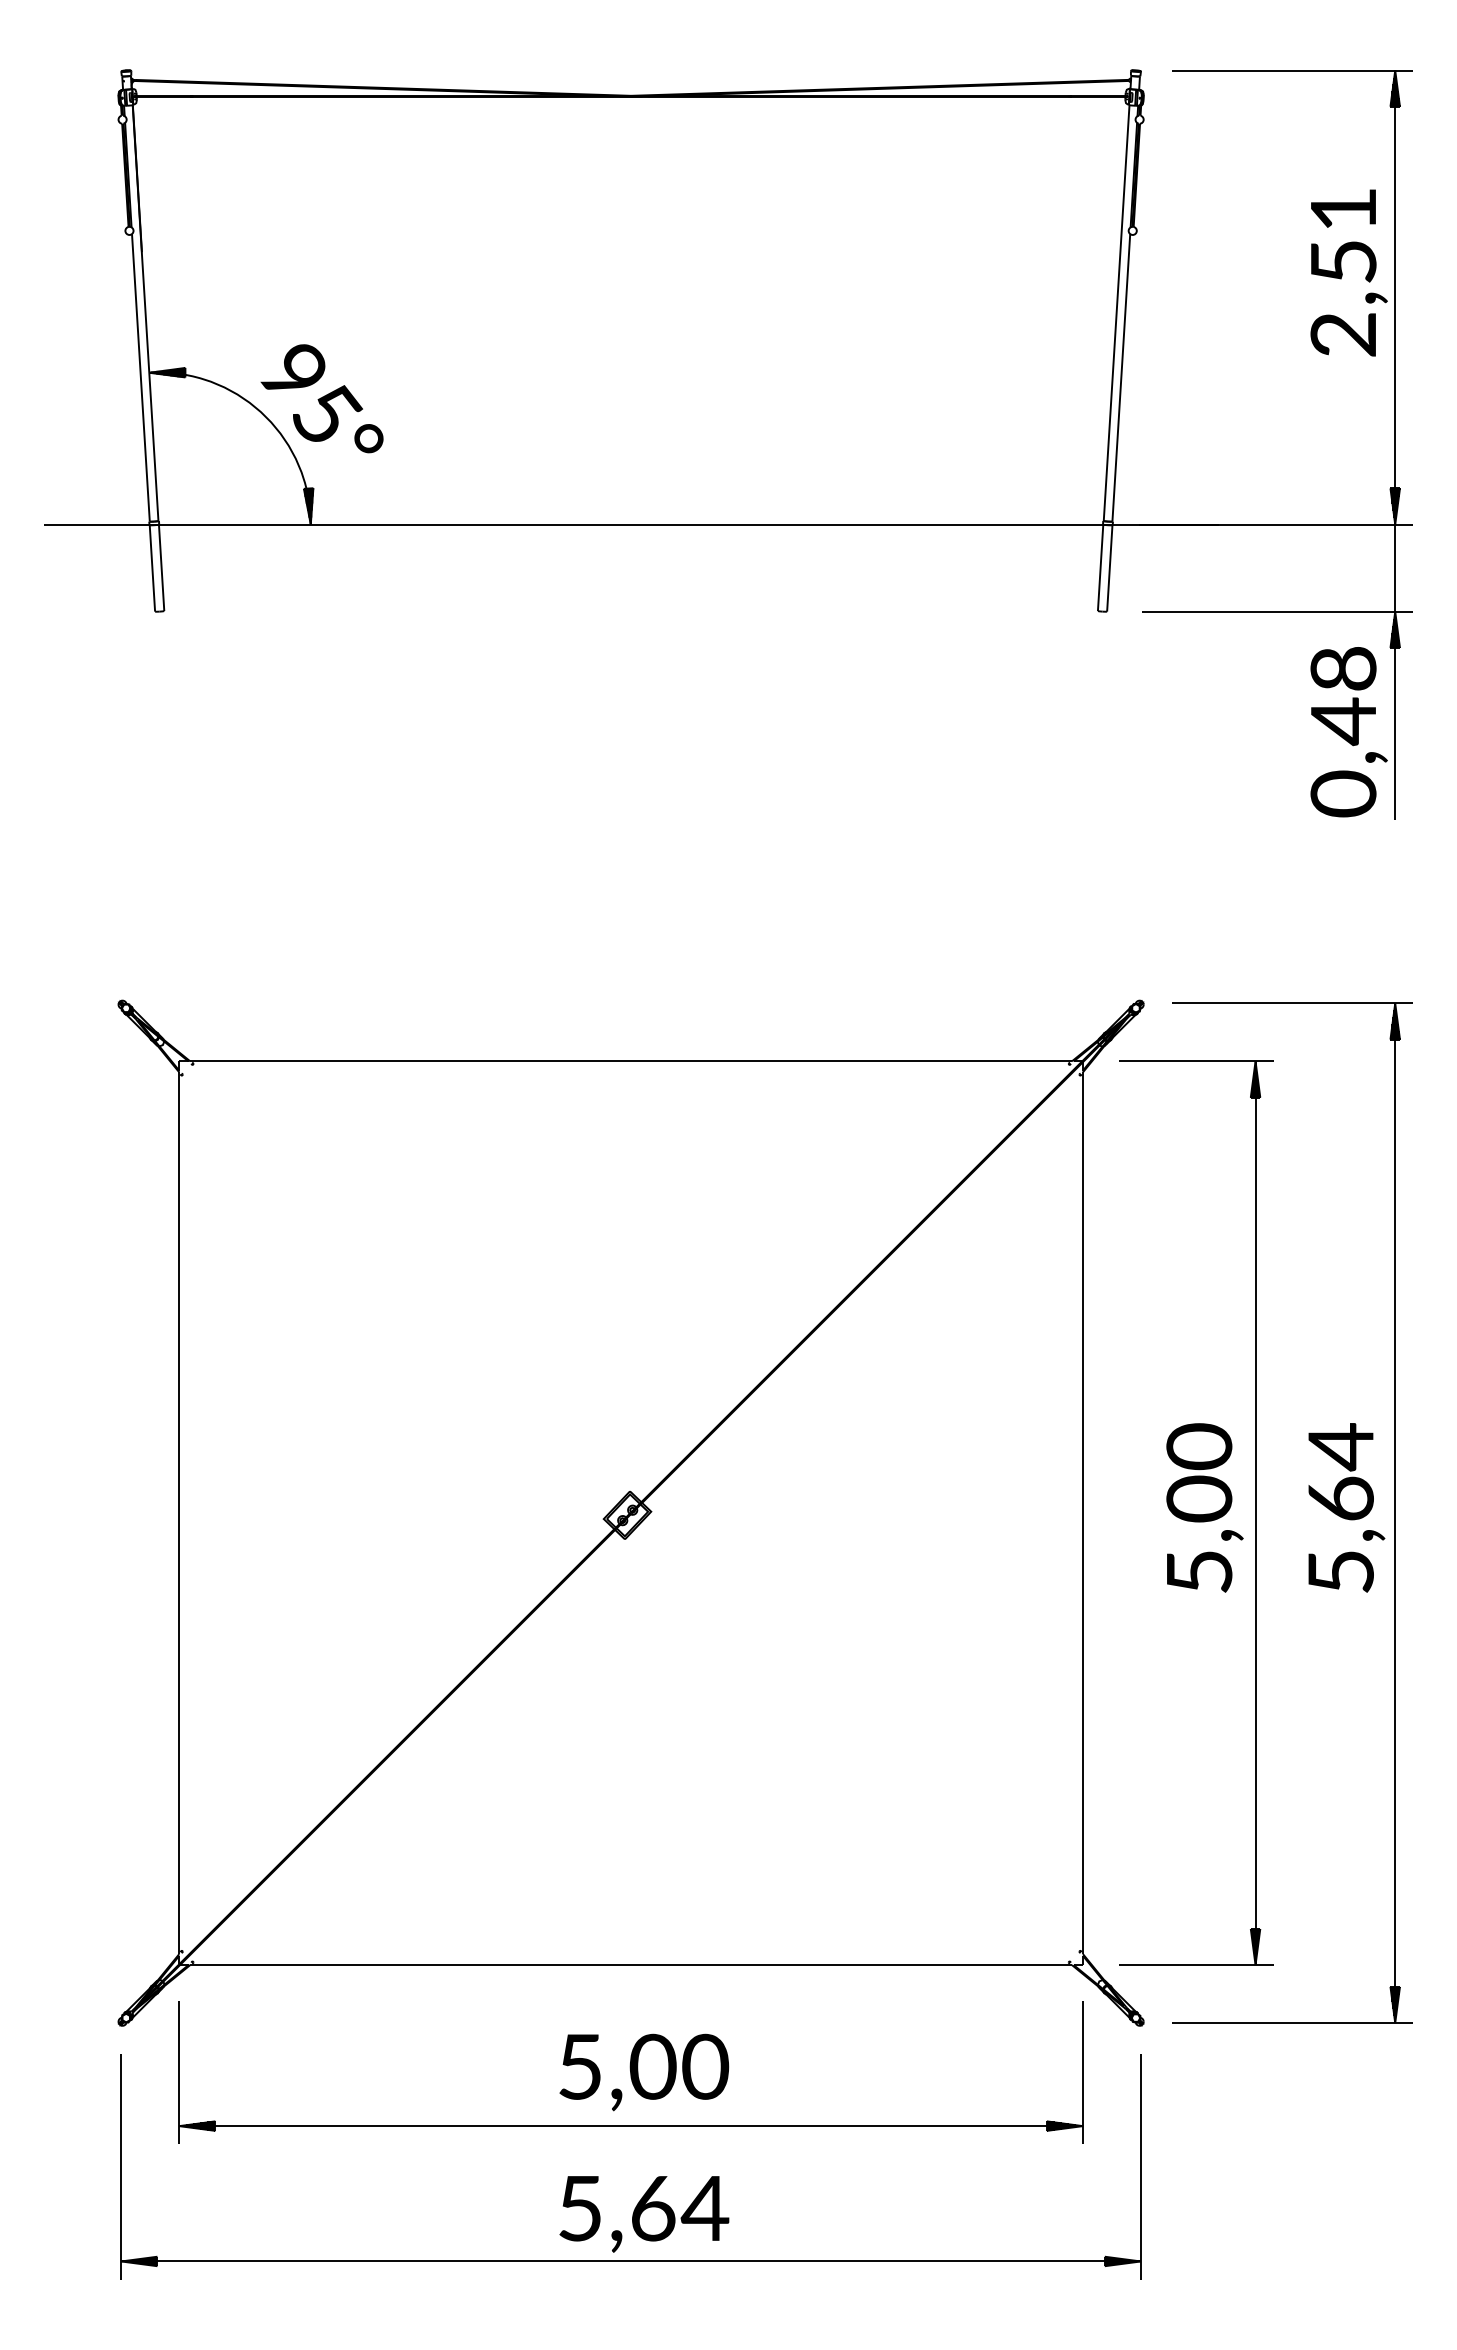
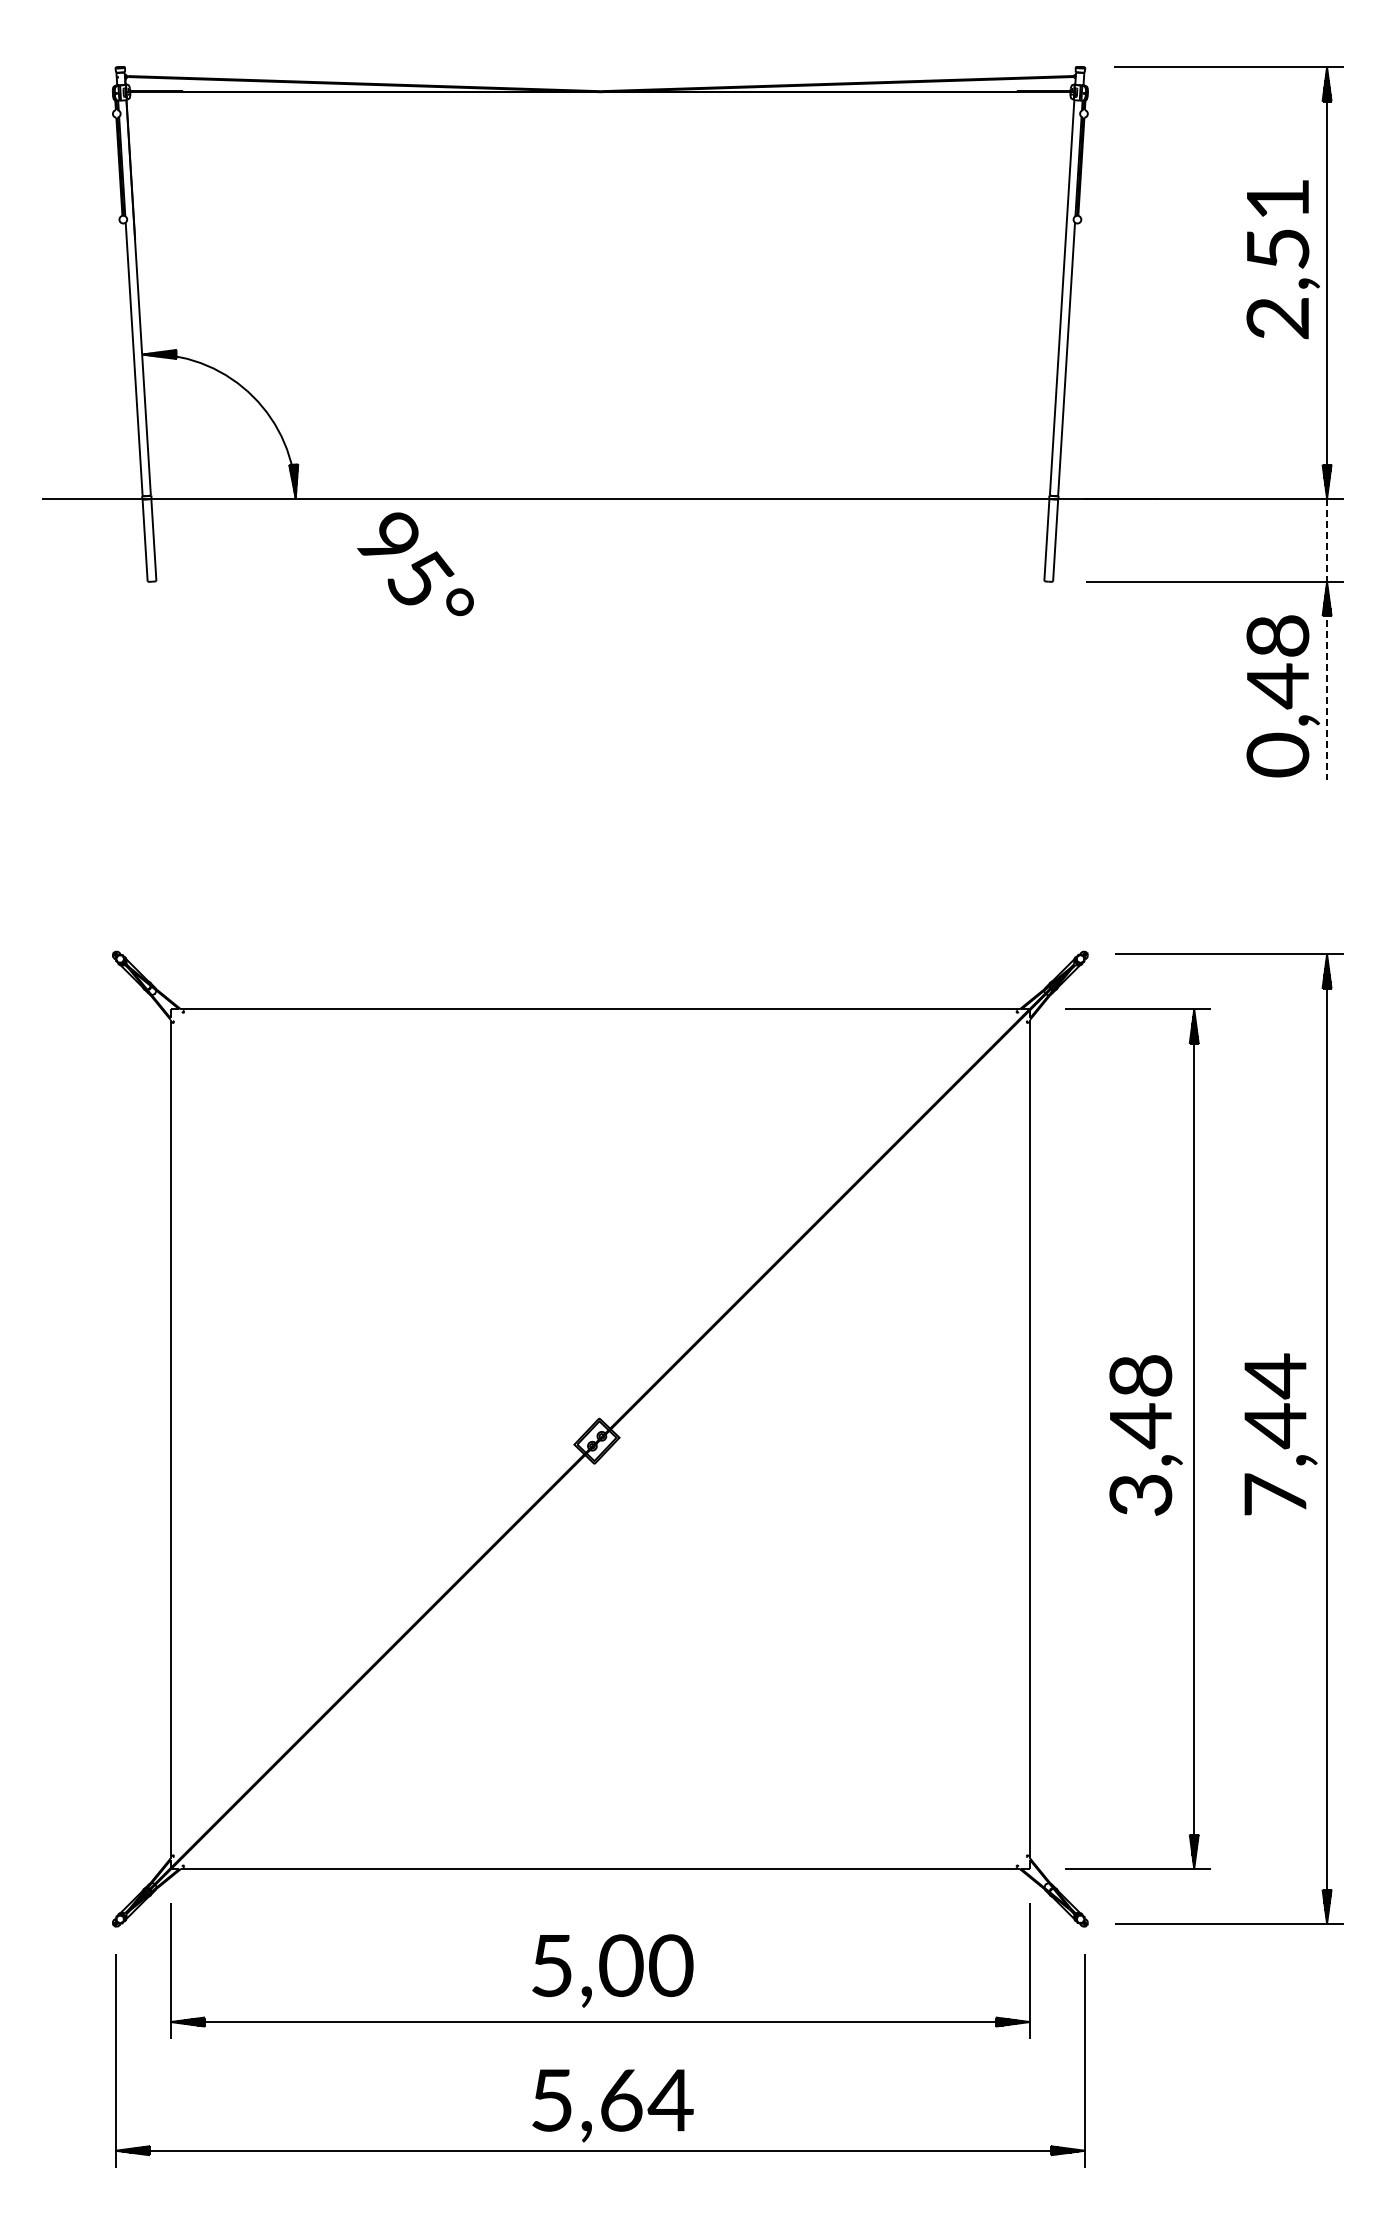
text: (322, 398) -> (415, 564), moved
line: (1395, 672) -> (1327, 639), solid -> dashed
text: (1199, 1508) -> (1140, 1434), 5,00 -> 3,48
text: (1340, 1534) -> (1275, 1459), 5,64 -> 7,44

